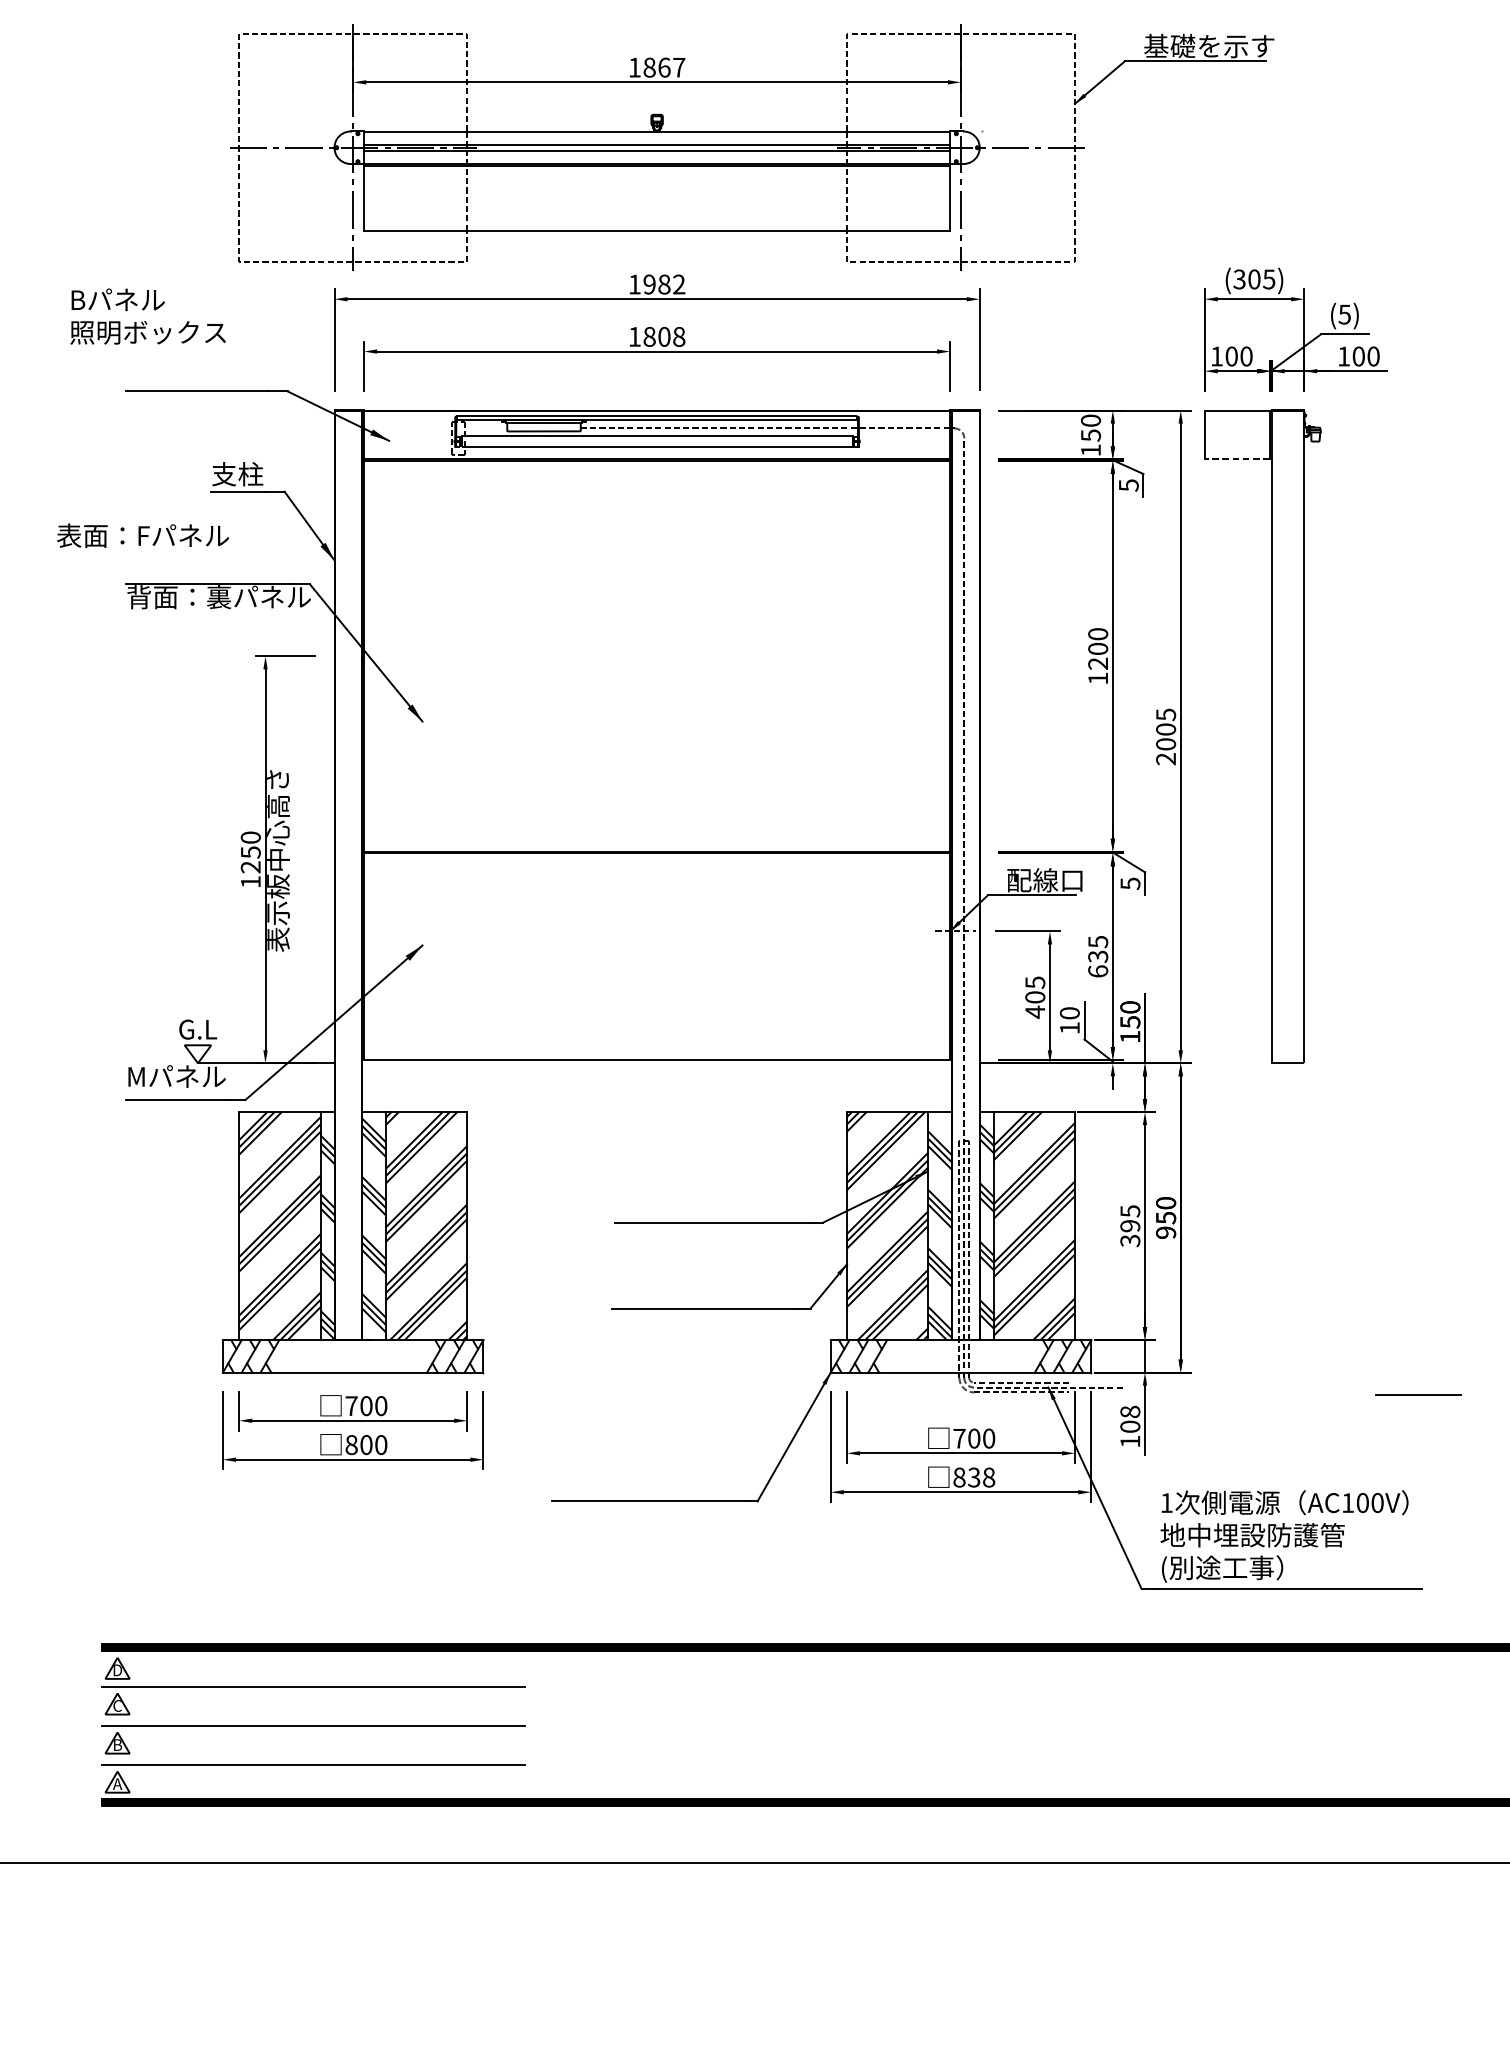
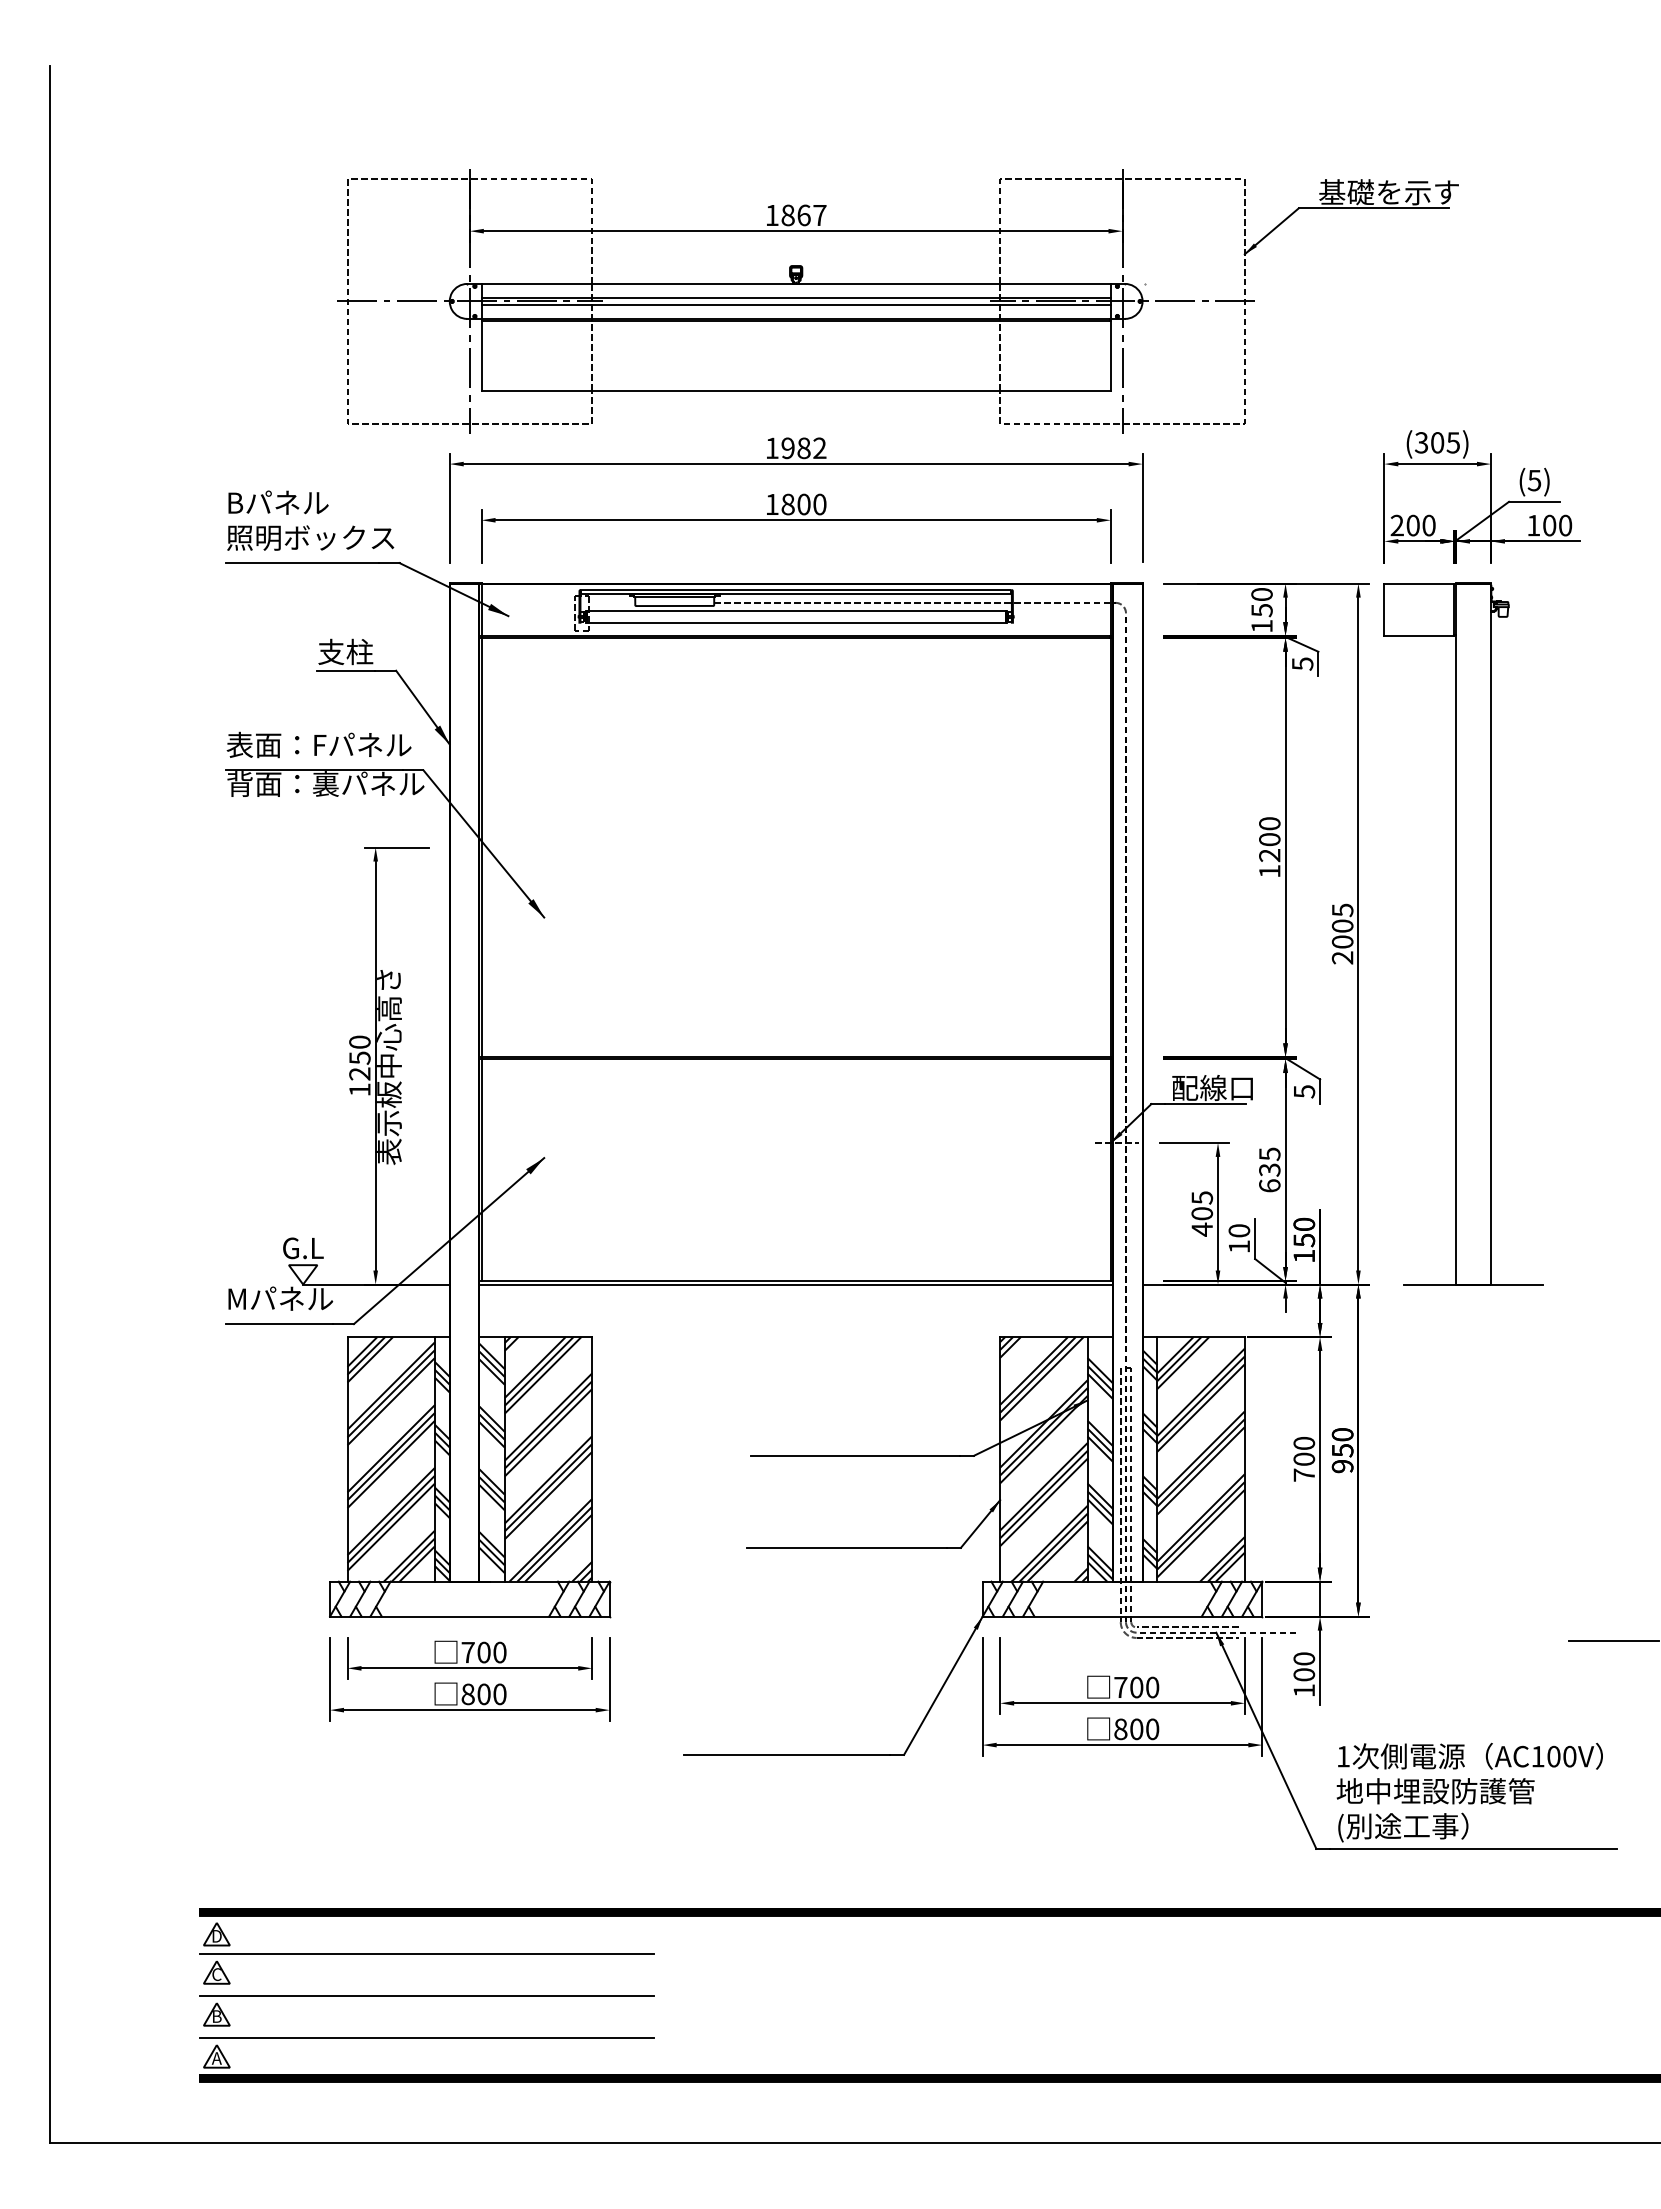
text: (147, 316) -> (310, 520), moved
text: (678, 336) -> (819, 504), 1808 -> 1800
text: (1216, 356) -> (1396, 525), 100 -> 200
line: (1237, 459) -> (1419, 636), dashed -> solid
text: (142, 535) -> (318, 744), moved
line: (656, 1063) -> (795, 1284), added
line: (1287, 1063) -> (1473, 1284), added
text: (1130, 1226) -> (1304, 1459), 395 -> 700
text: (1130, 1411) -> (1304, 1658), 108 -> 100
text: (981, 1476) -> (1144, 1728), 838 -> 800

